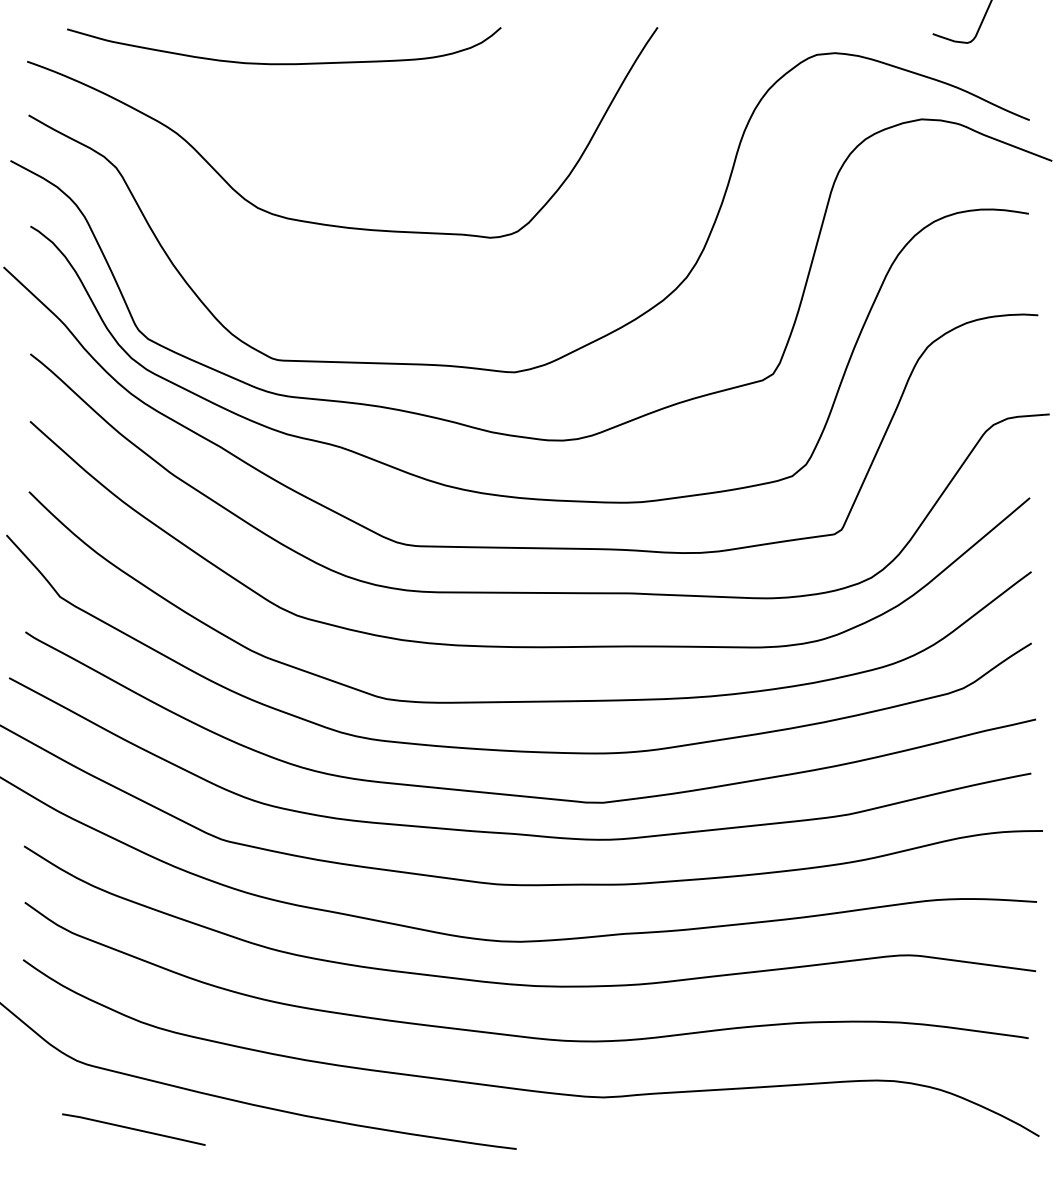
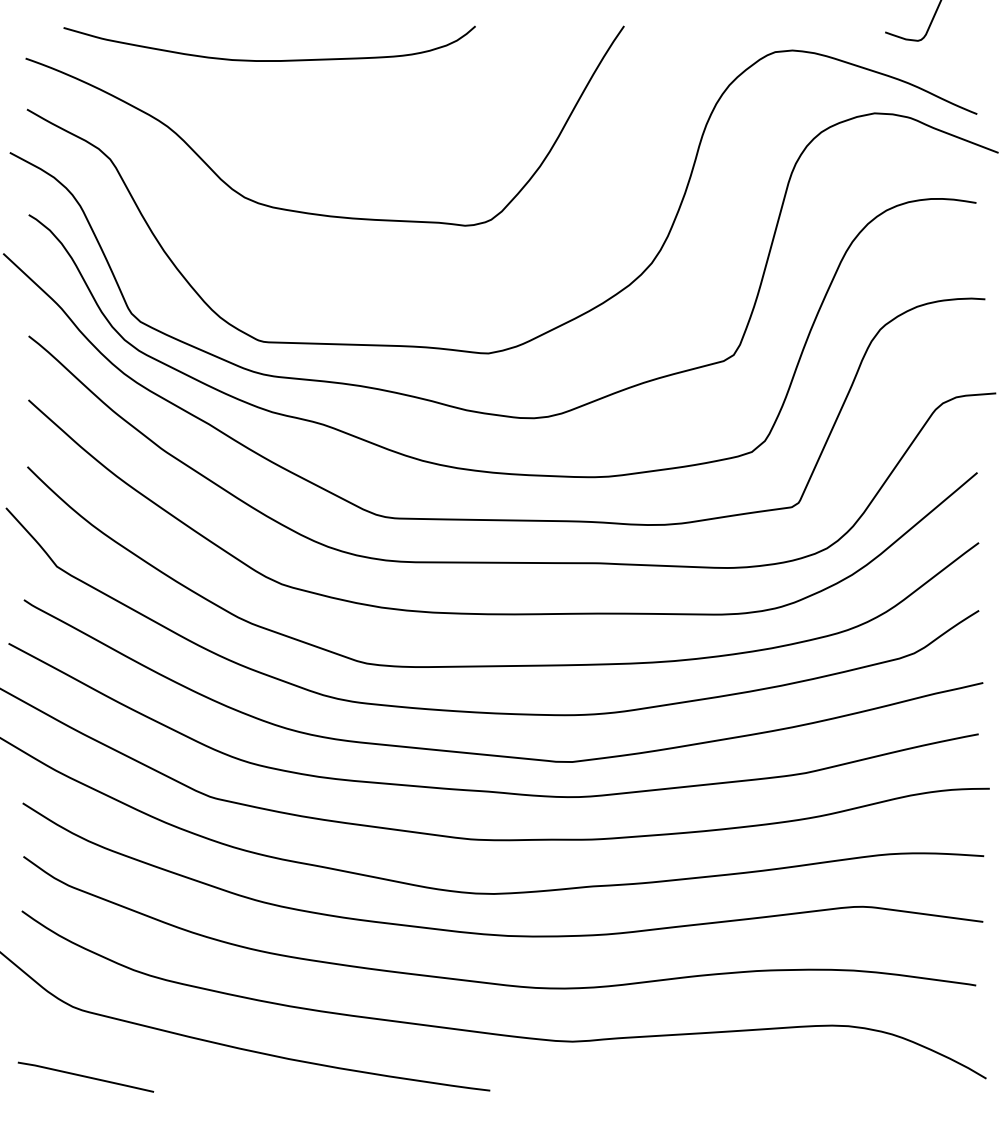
line: (133, 1128) -> (85, 1076), moved

